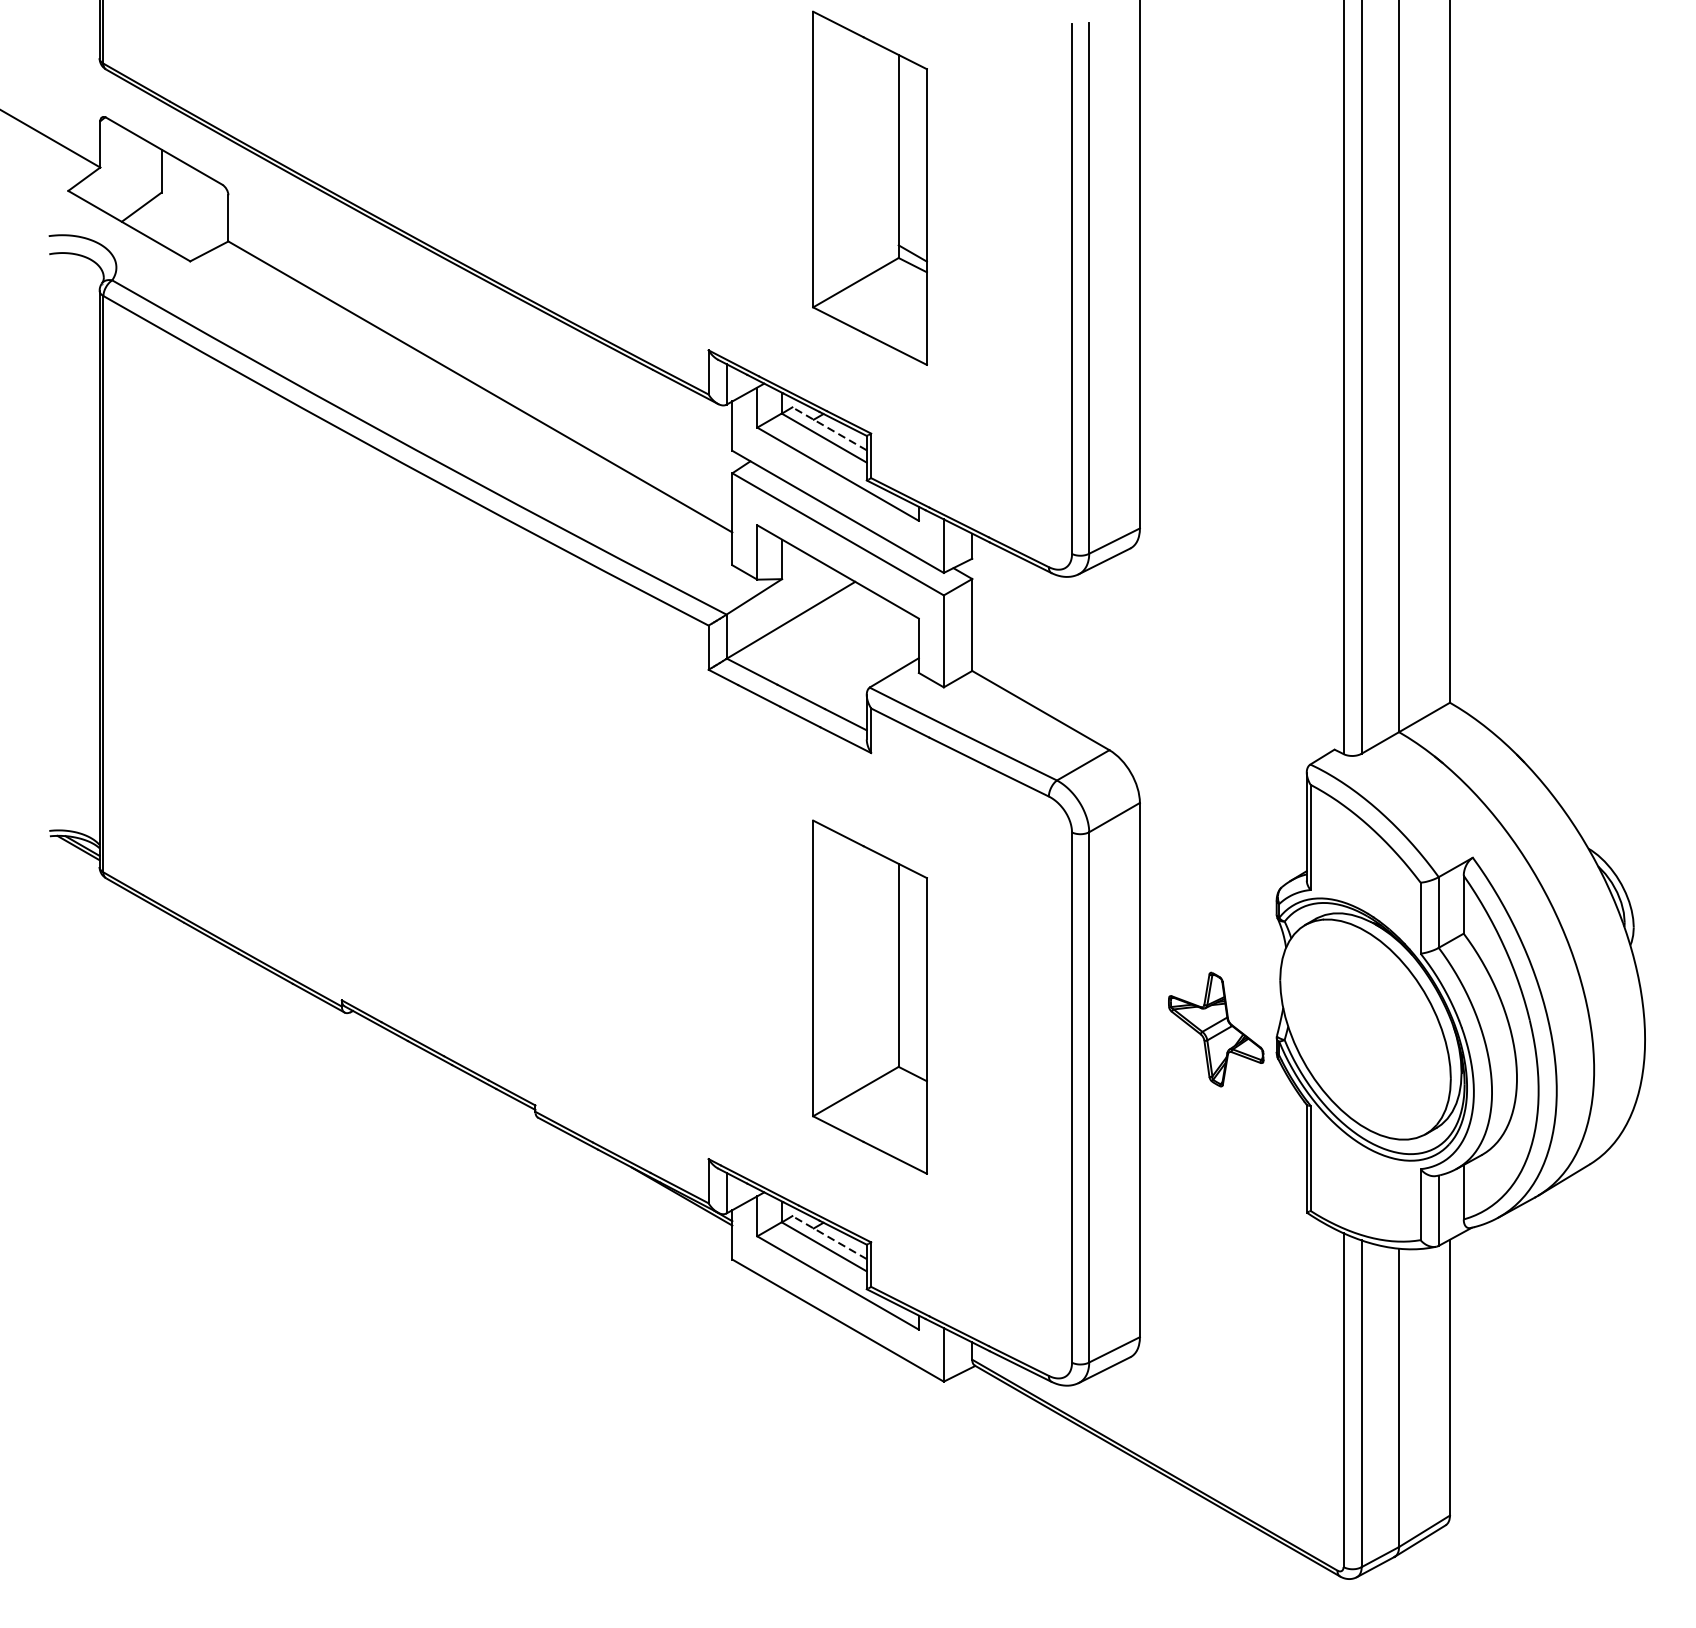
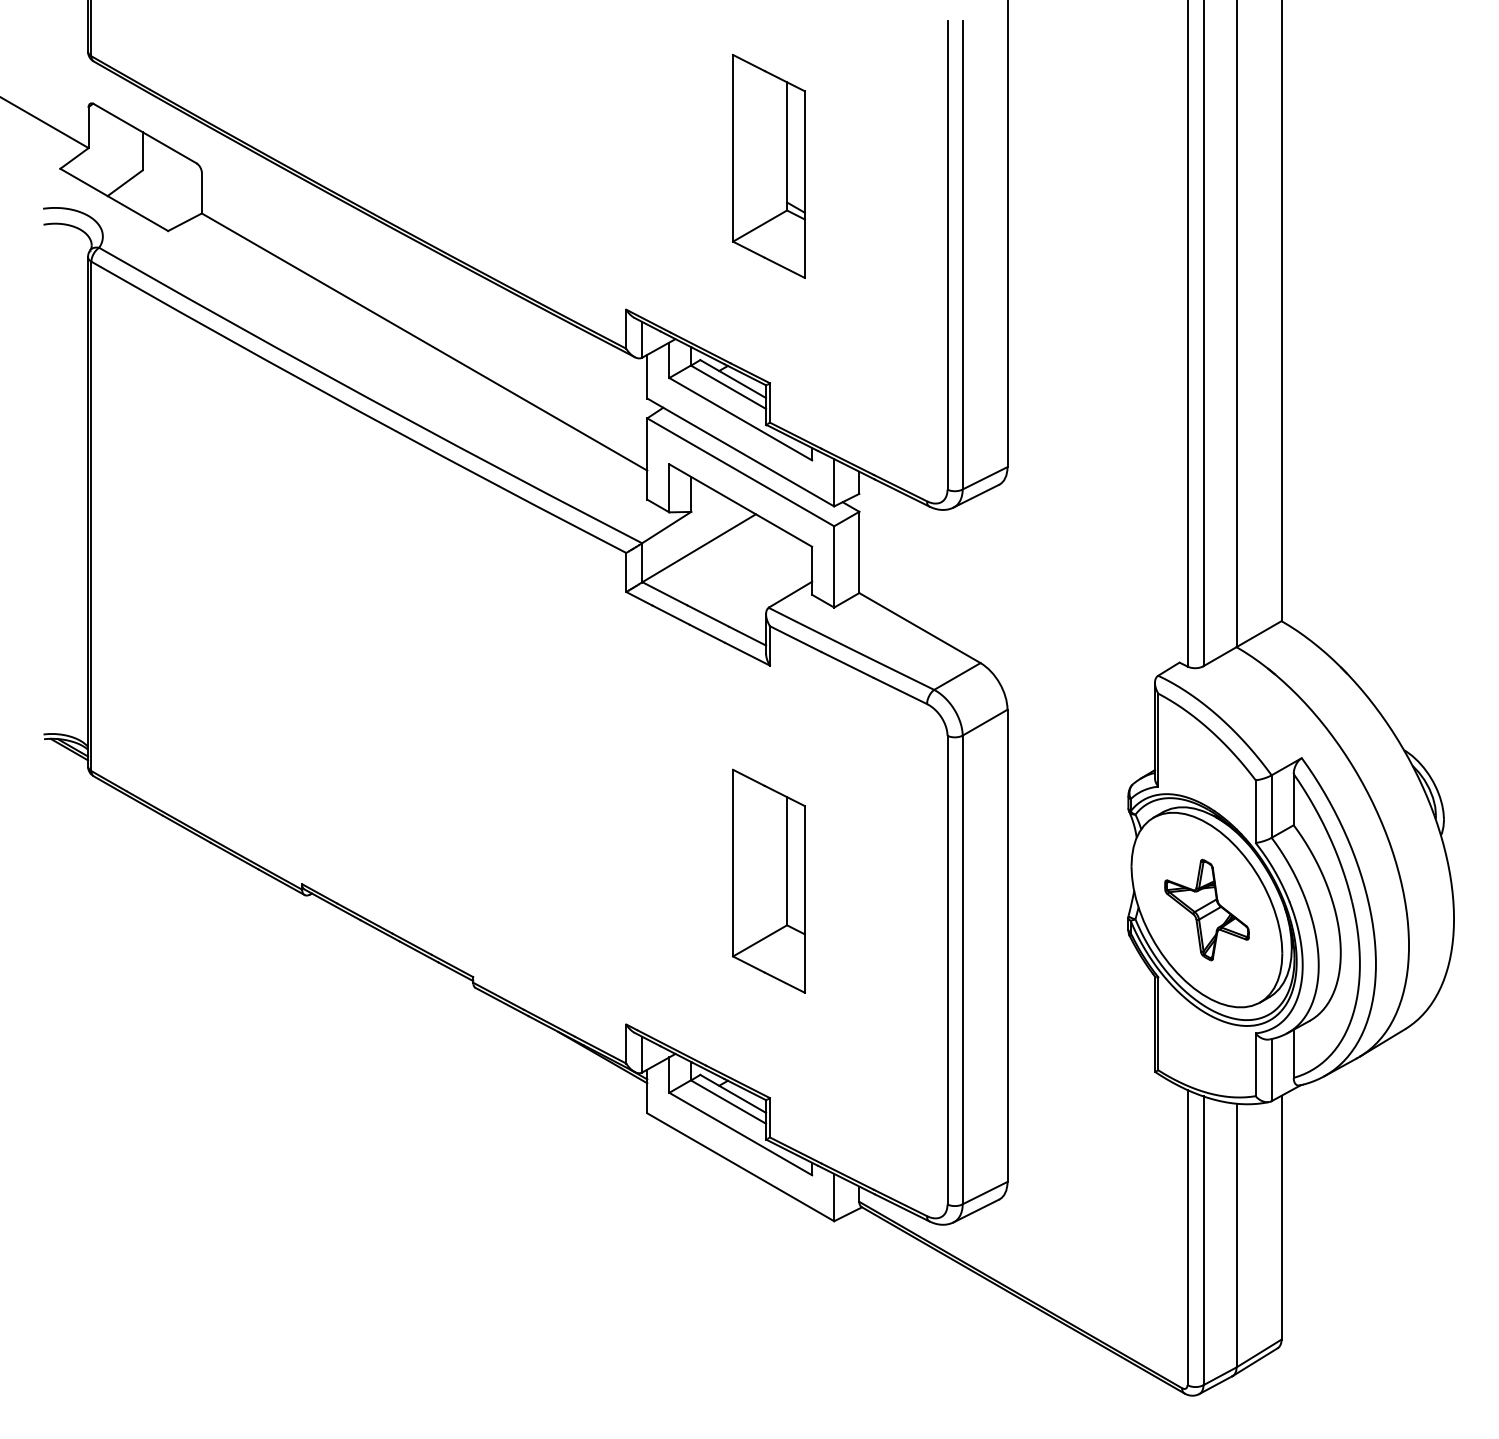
part: (869, 188) -> (768, 166), size x0.71
line: (829, 429) -> (733, 379), dashed -> solid
part: (869, 996) -> (768, 880), size x0.71
part: (1215, 1028) -> (1206, 909), moved
line: (829, 1237) -> (733, 1093), dashed -> solid

